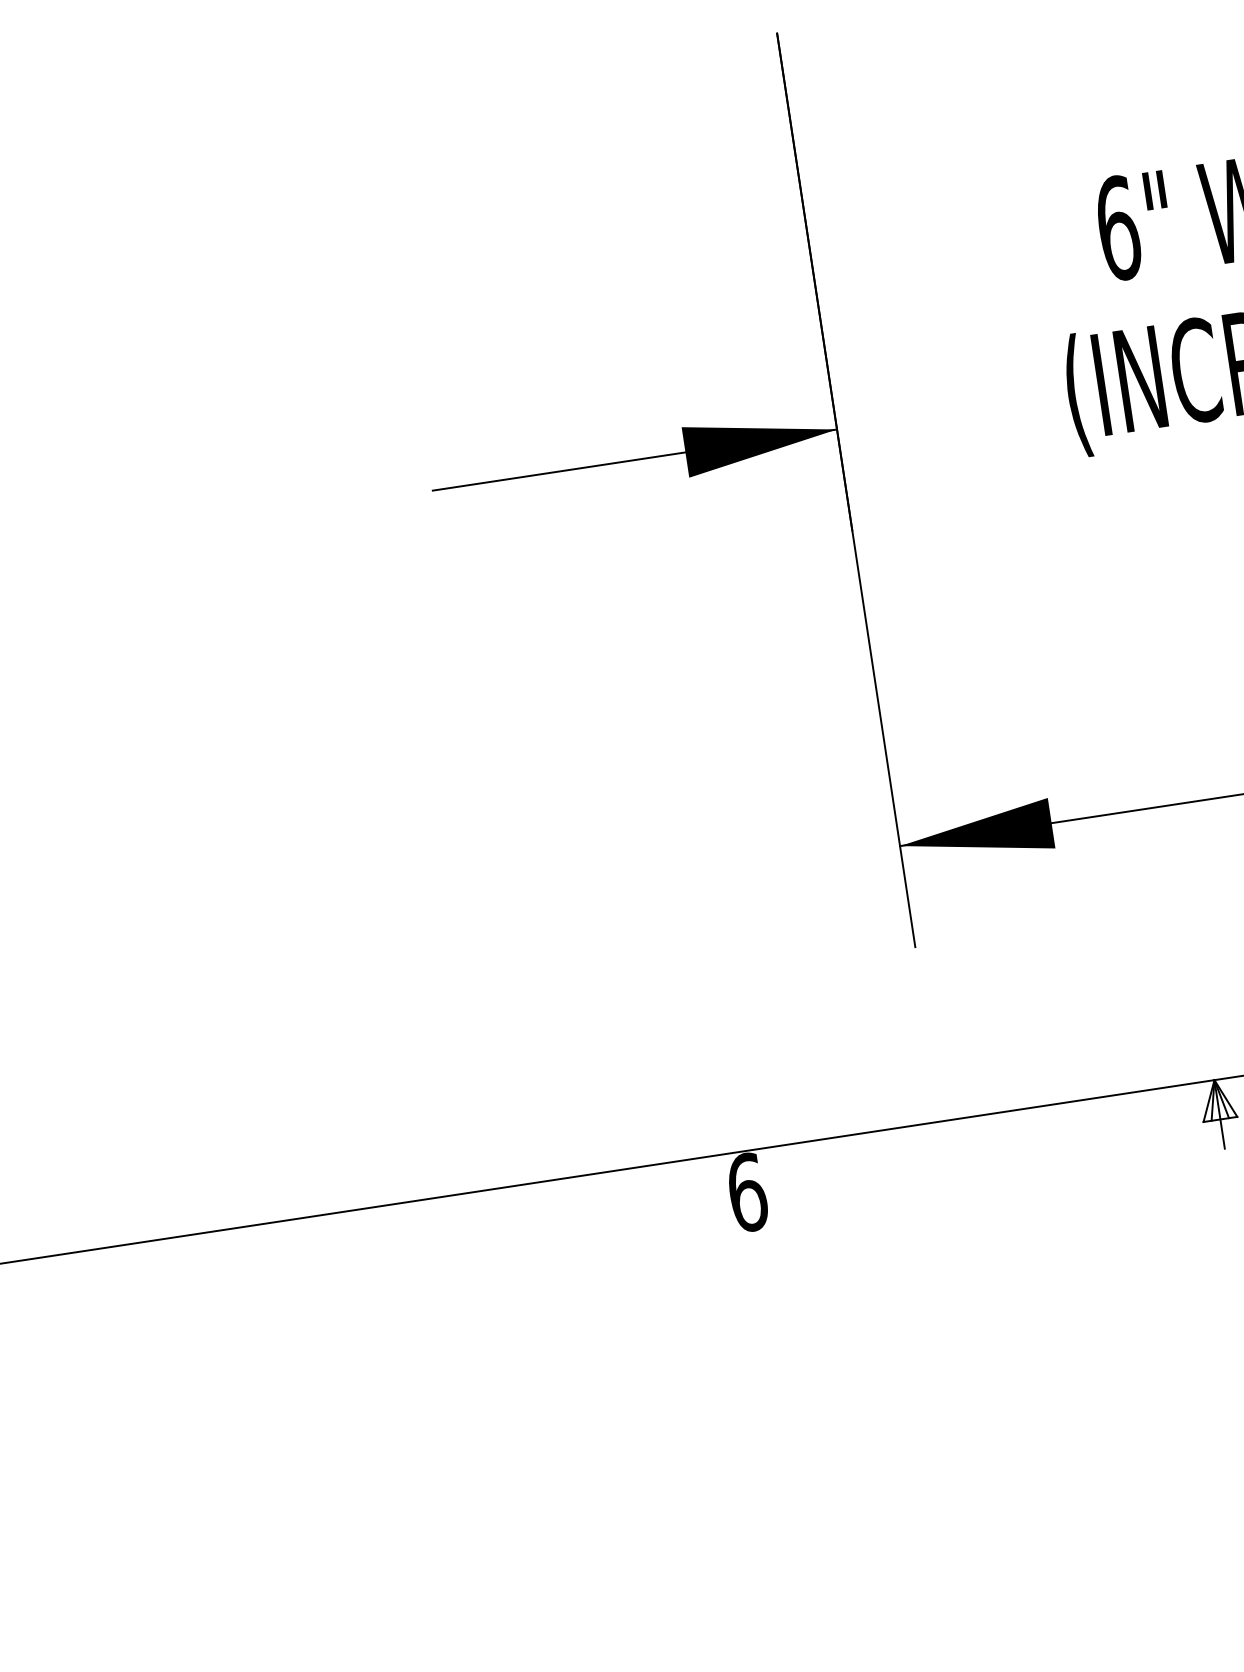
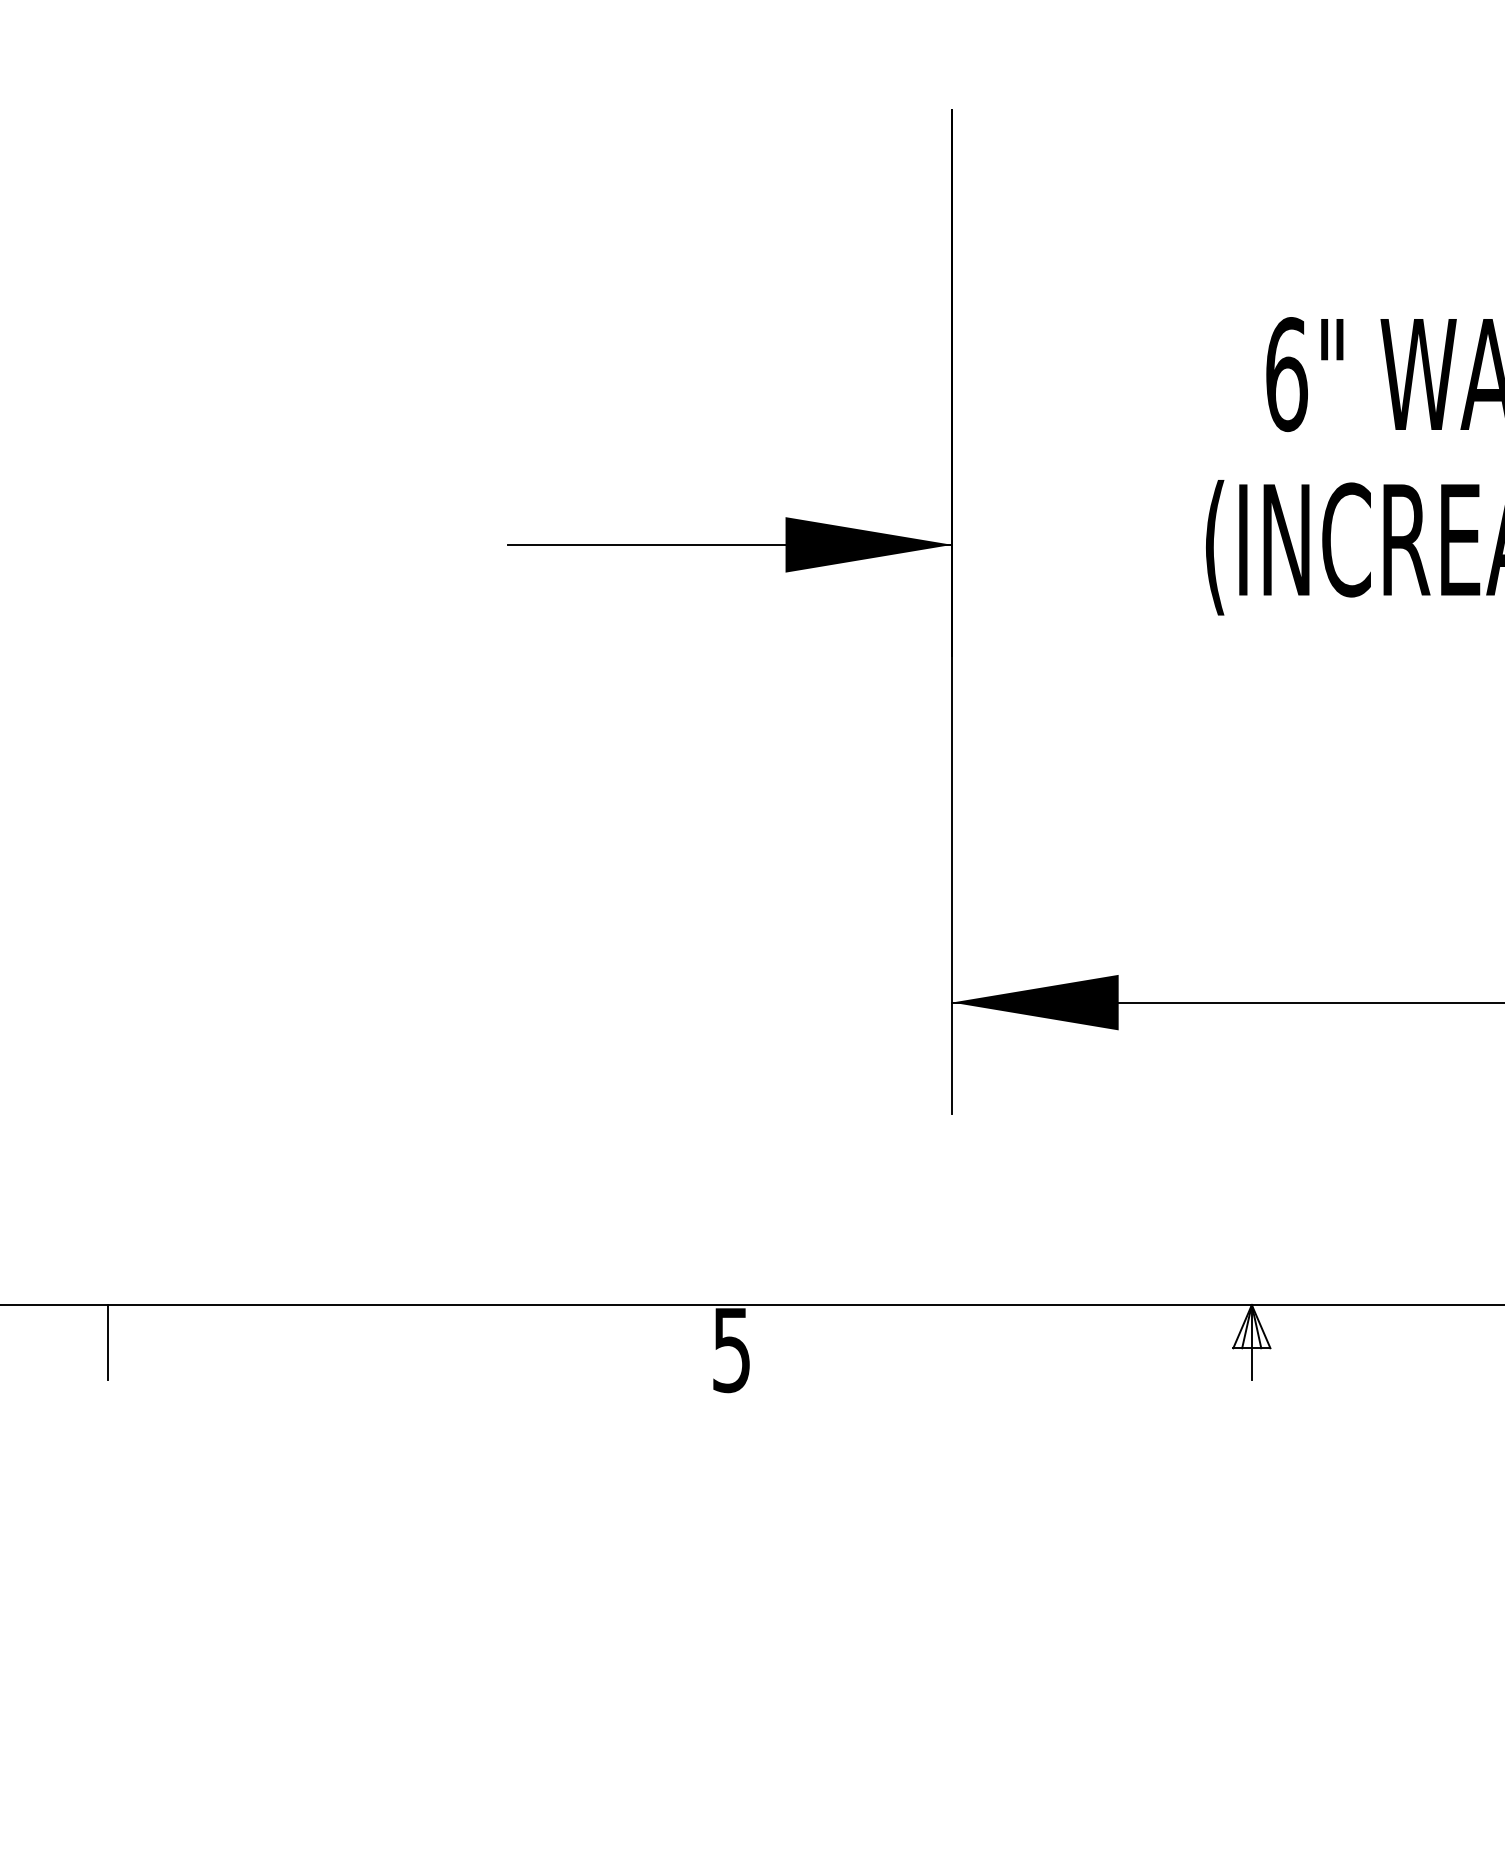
text: (746, 1192) -> (731, 1349), 6 -> 5
line: (179, 1271) -> (108, 1342), added

